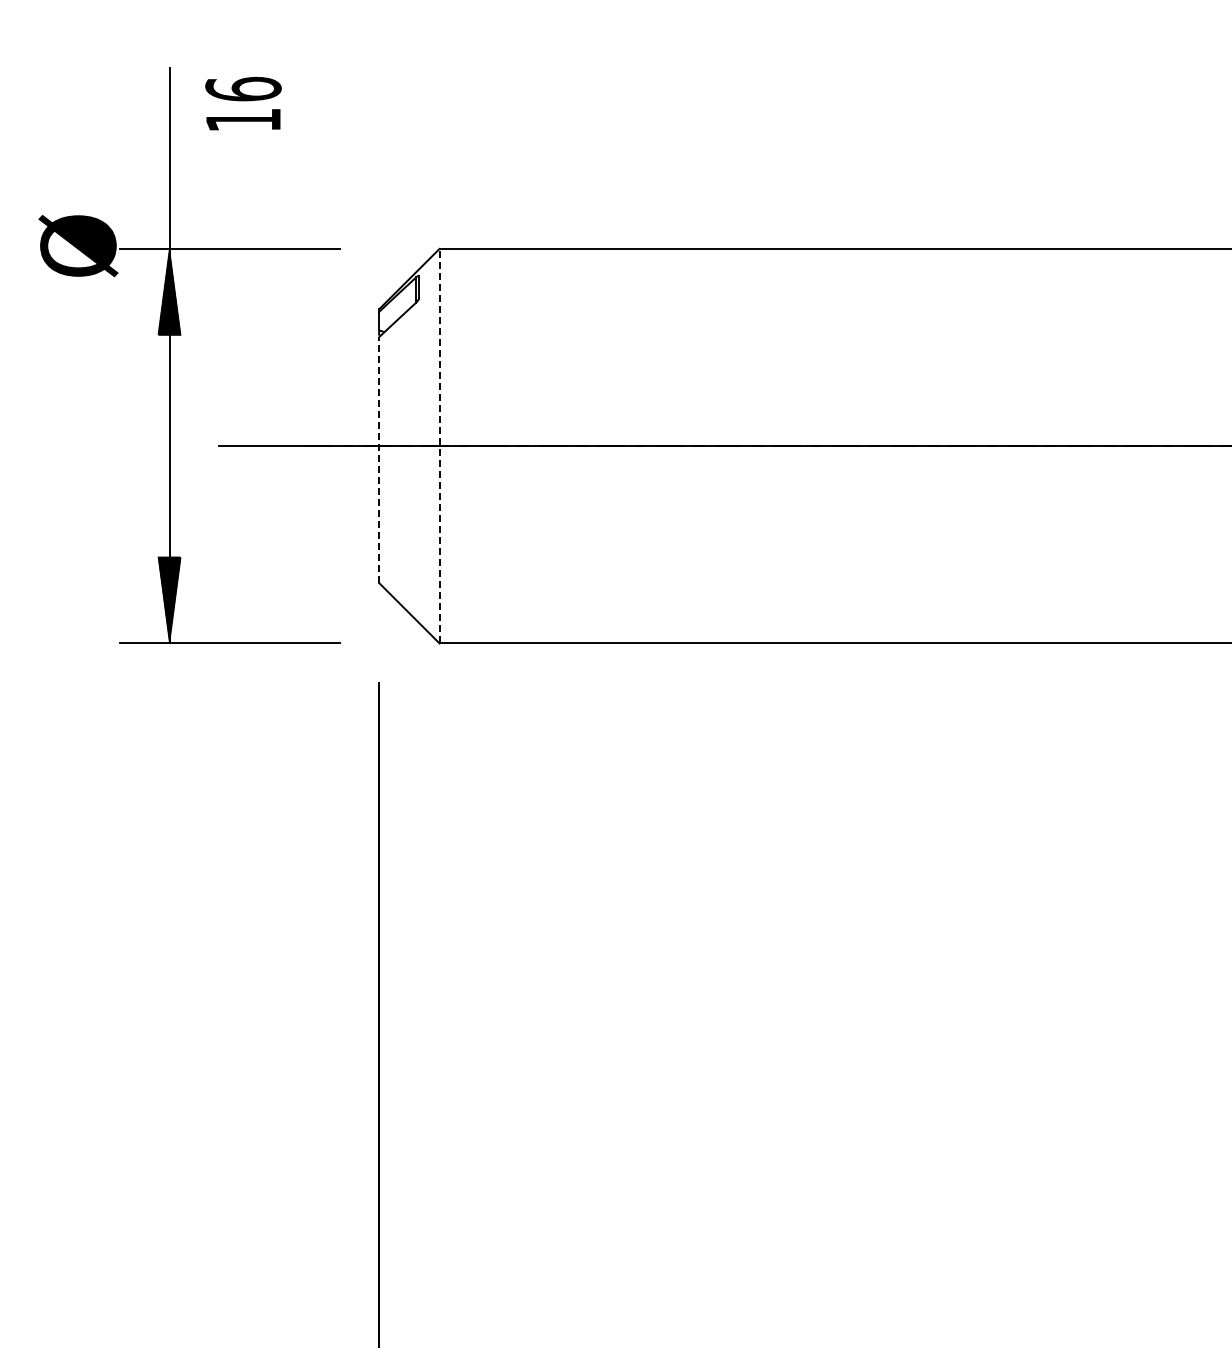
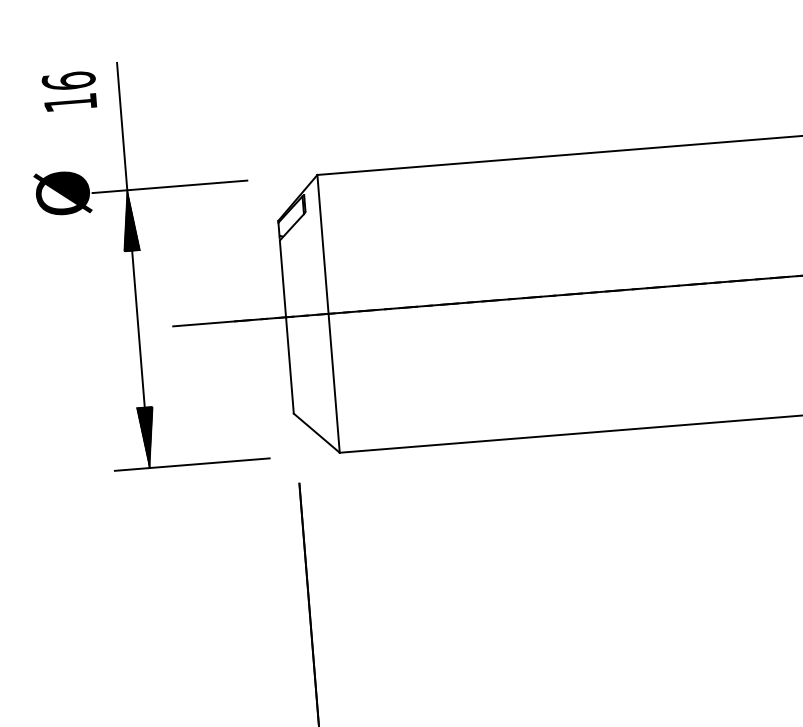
text: (243, 103) -> (69, 91), moved
line: (439, 445) -> (328, 313), dashed -> solid
line: (379, 460) -> (287, 327), dashed -> solid

